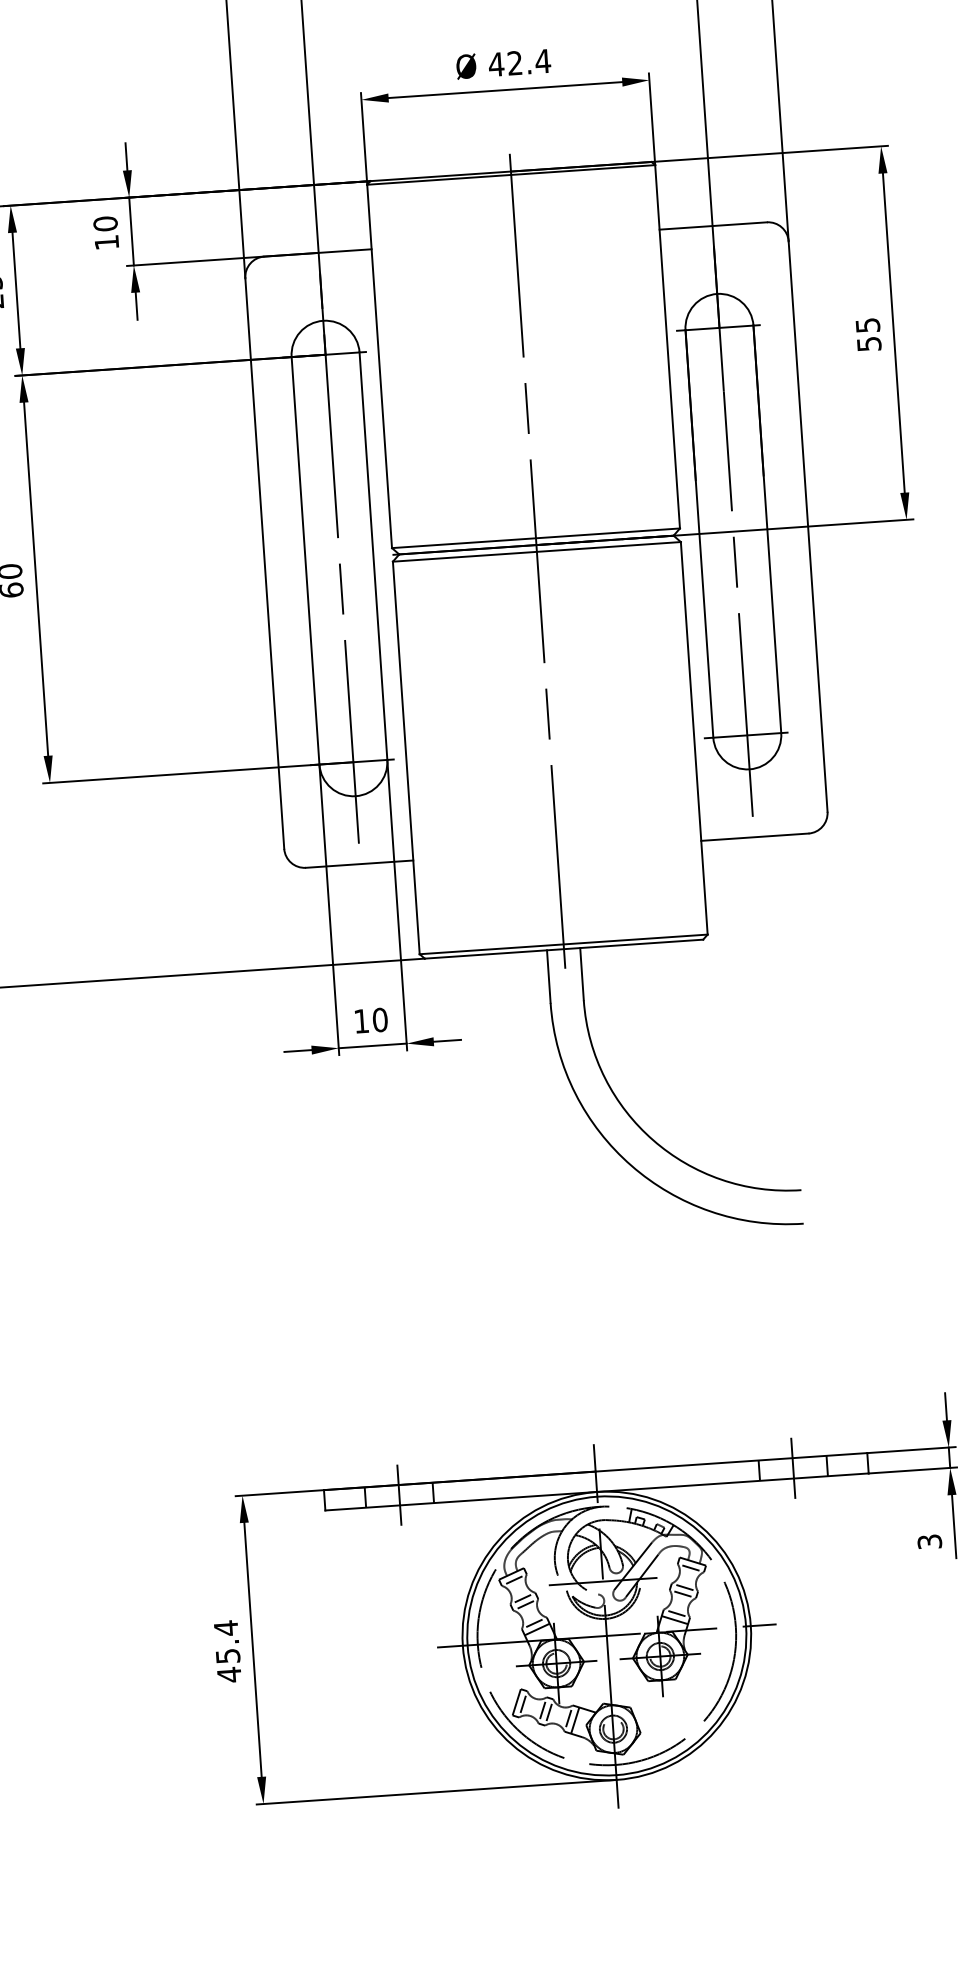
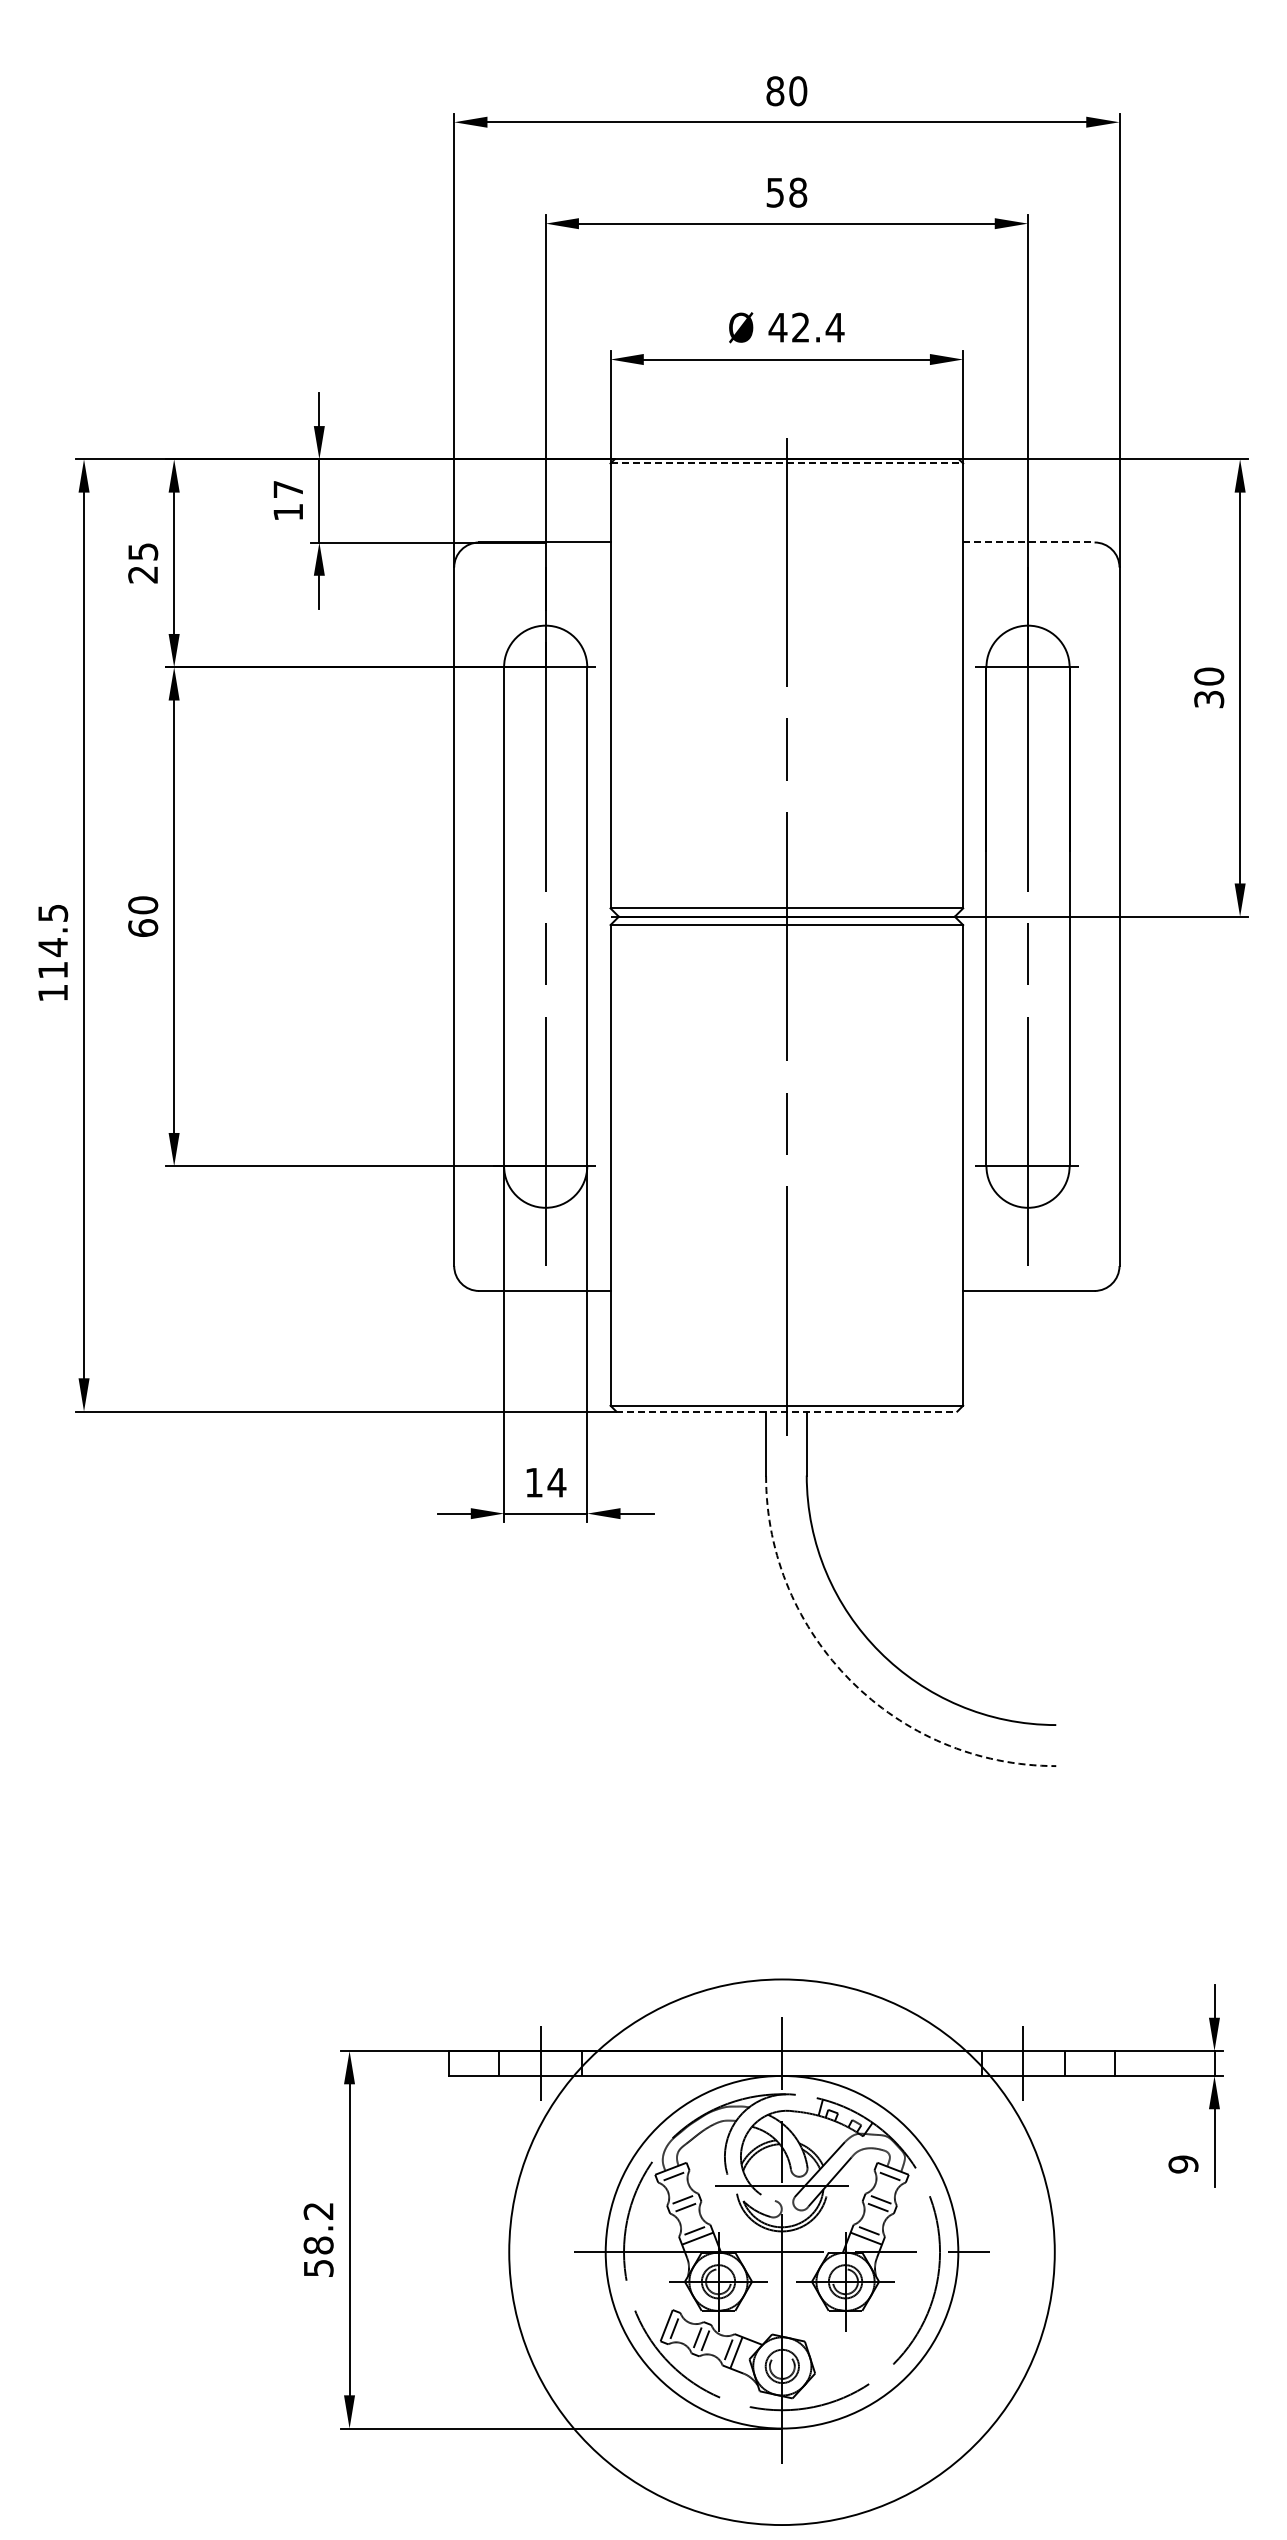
line: (511, 174) -> (787, 463), solid -> dashed
text: (105, 223) -> (288, 489), 10 -> 17
line: (712, 226) -> (1028, 542), solid -> dashed
text: (868, 334) -> (1209, 687), 55 -> 30
line: (564, 949) -> (787, 1411), solid -> dashed
text: (379, 1019) -> (556, 1482), 10 -> 14
arc: (631, 1165) -> (851, 1681), solid -> dashed
text: (929, 1541) -> (1183, 2164), 3 -> 9
circle: (606, 1635) -> (781, 2251), size x1.6
text: (227, 1651) -> (318, 2239), 45.4 -> 58.2

